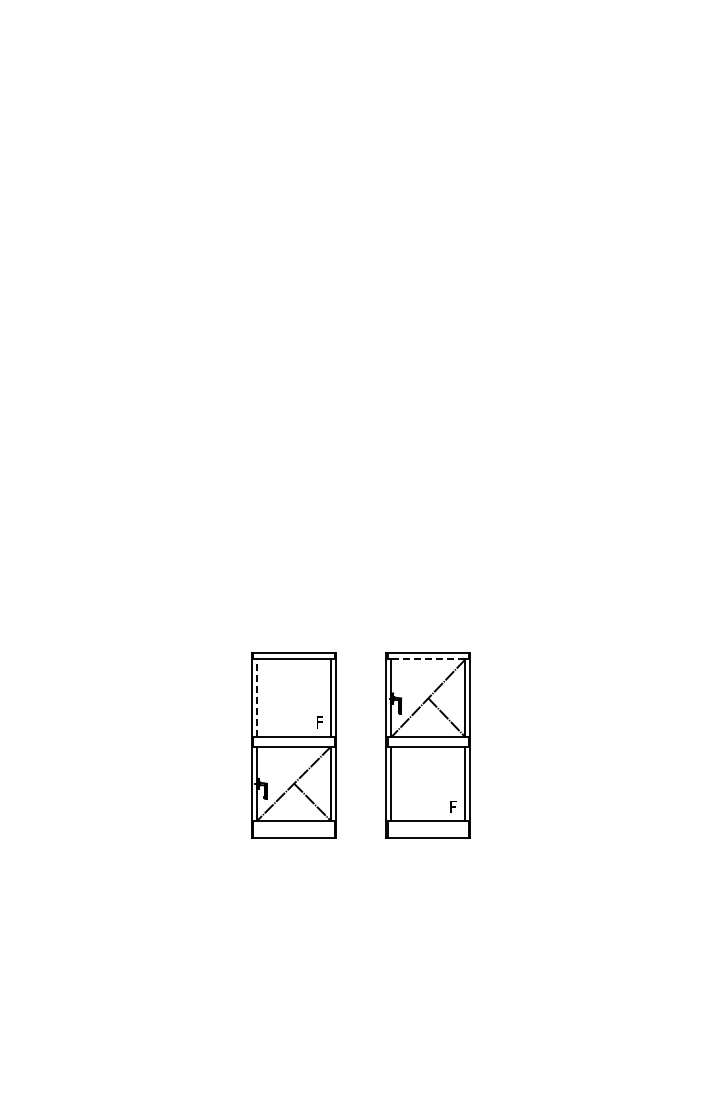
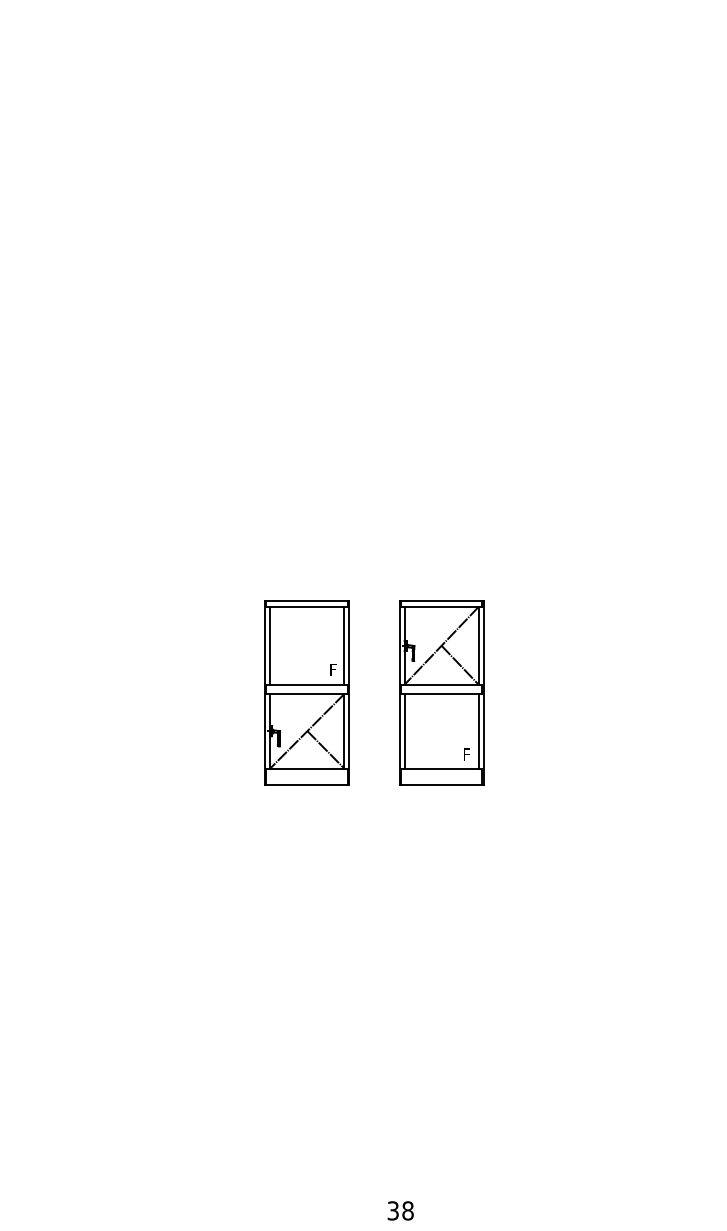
line: (428, 659) -> (441, 606), dashed -> solid
line: (257, 698) -> (270, 645), dashed -> solid

